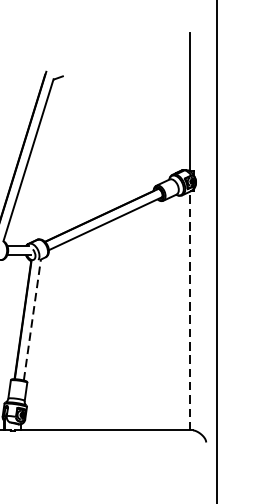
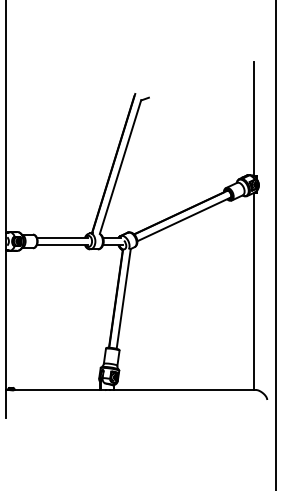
line: (189, 311) -> (253, 291), dashed -> solid
line: (32, 319) -> (123, 298), dashed -> solid

